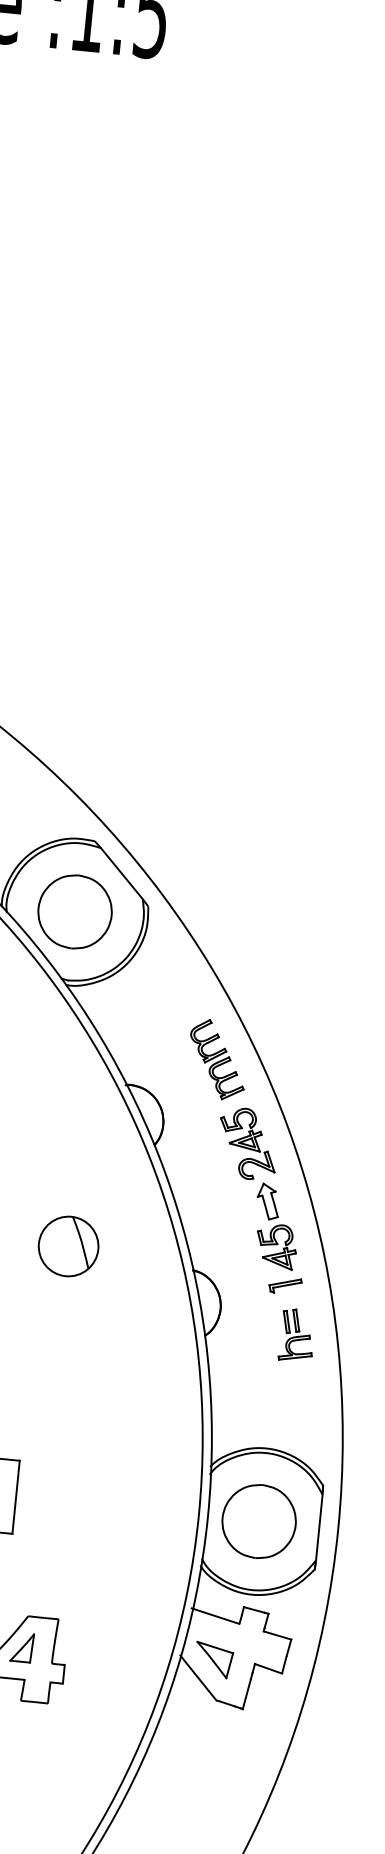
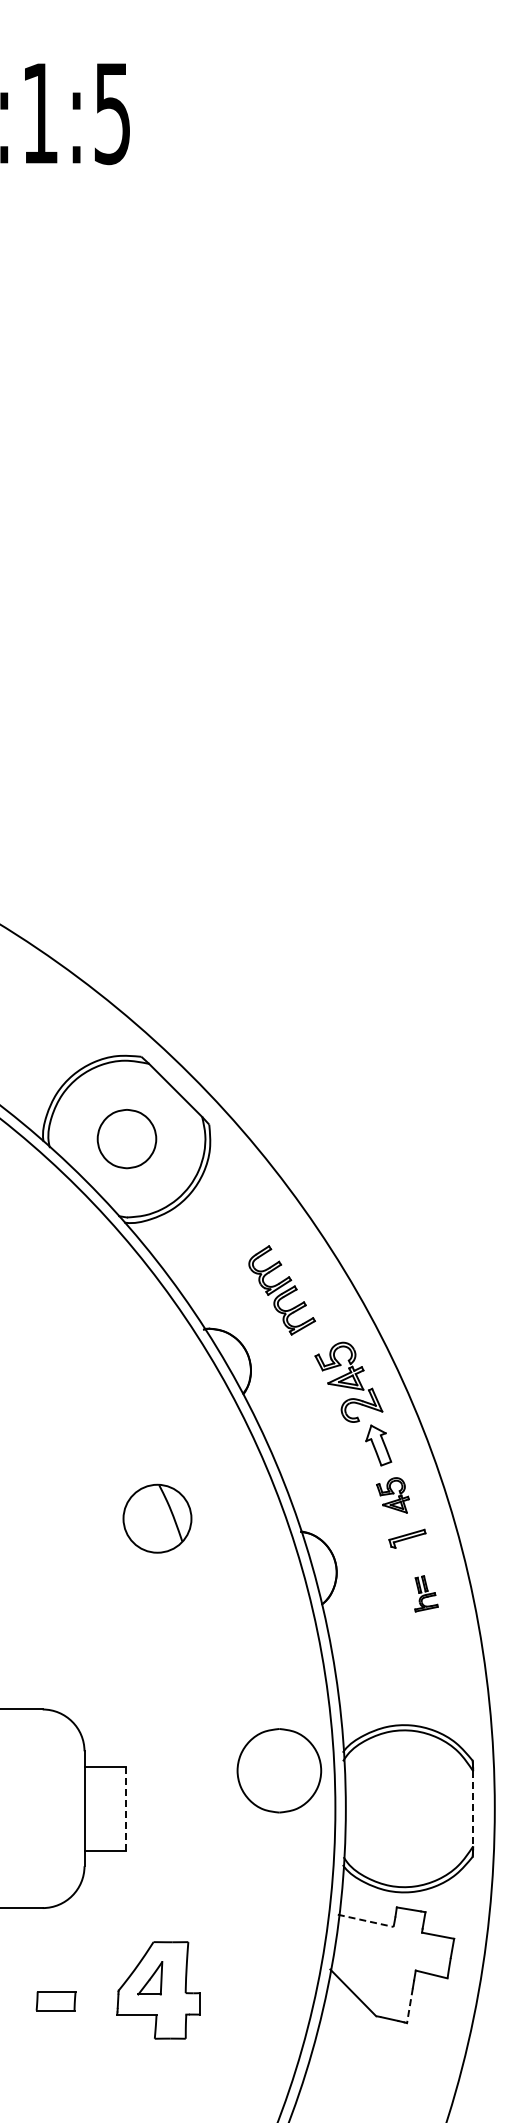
part: (74, 911) -> (126, 1138), size x0.7
part: (217, 1059) -> (281, 1290), moved
part: (276, 1246) -> (392, 1495), size x0.7
part: (297, 1335) -> (426, 1593), size x0.6
line: (16, 1497) -> (126, 1808), solid -> dashed
part: (259, 1521) -> (279, 1770), moved
line: (319, 1527) -> (473, 1808), solid -> dashed
line: (215, 1615) -> (365, 1920), solid -> dashed
part: (213, 1659) -> (368, 1970), removed
line: (246, 1693) -> (409, 2005), solid -> dashed

